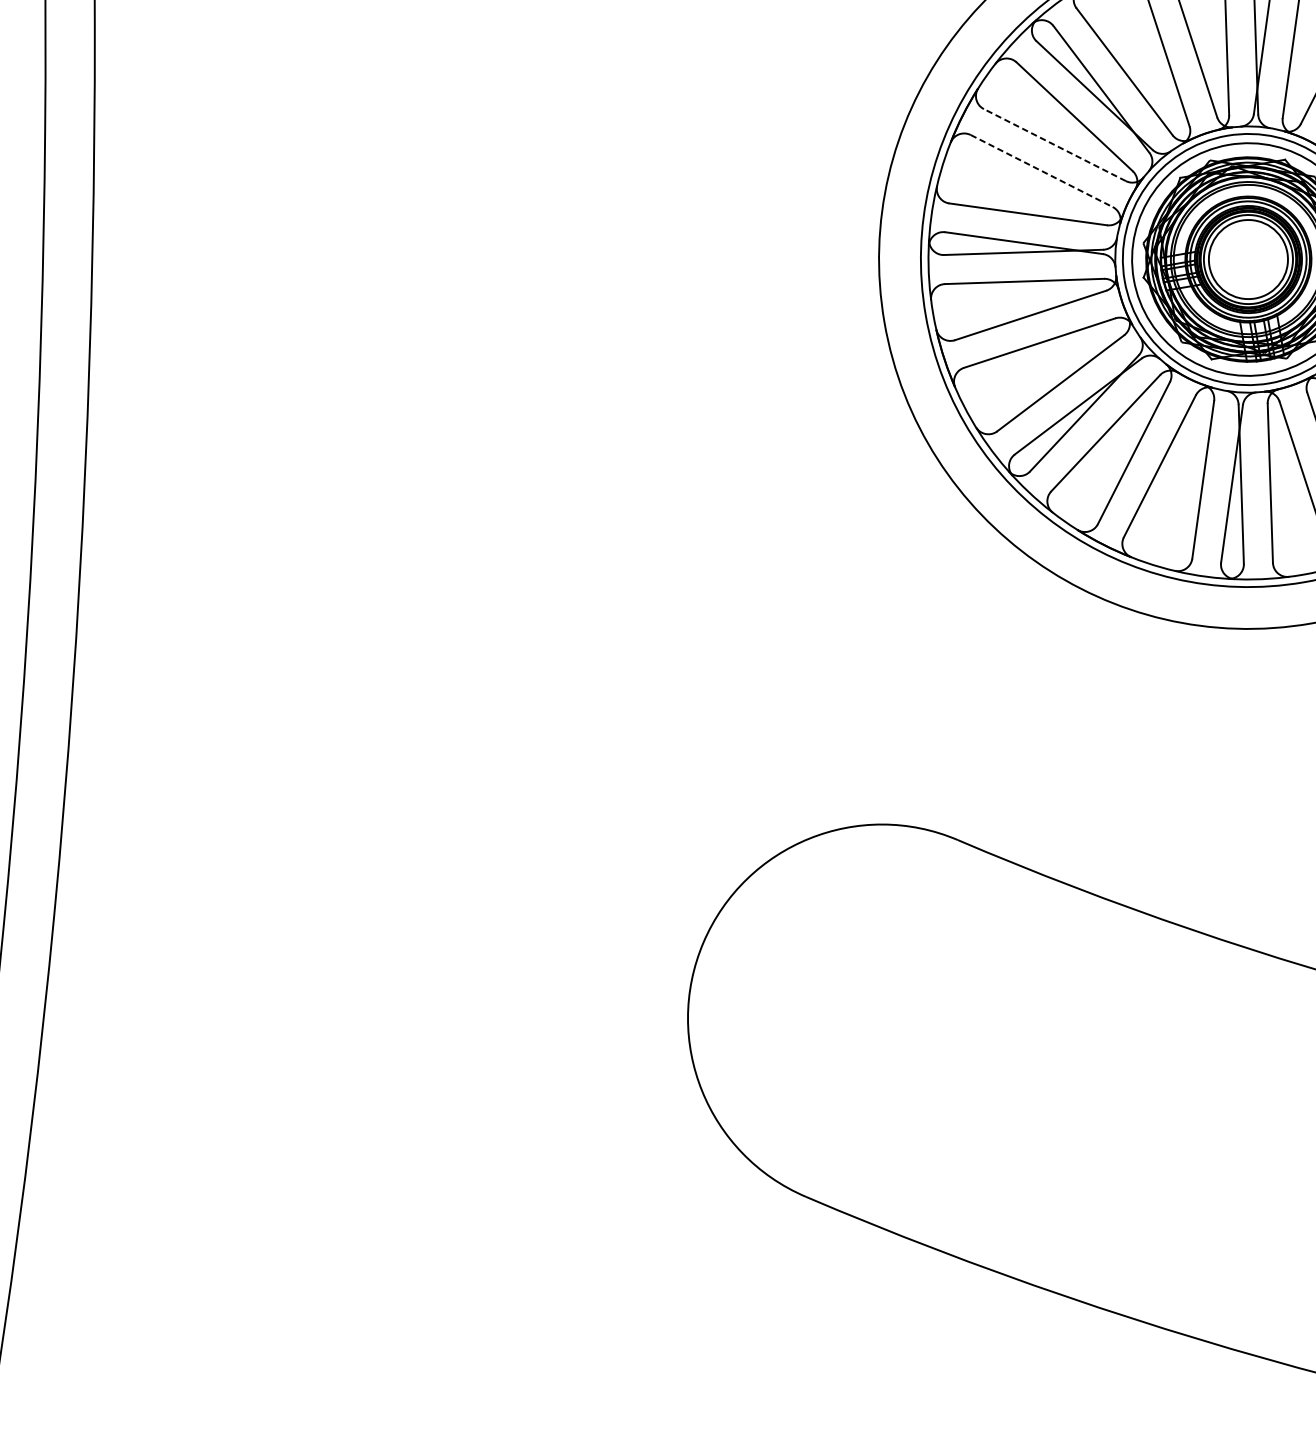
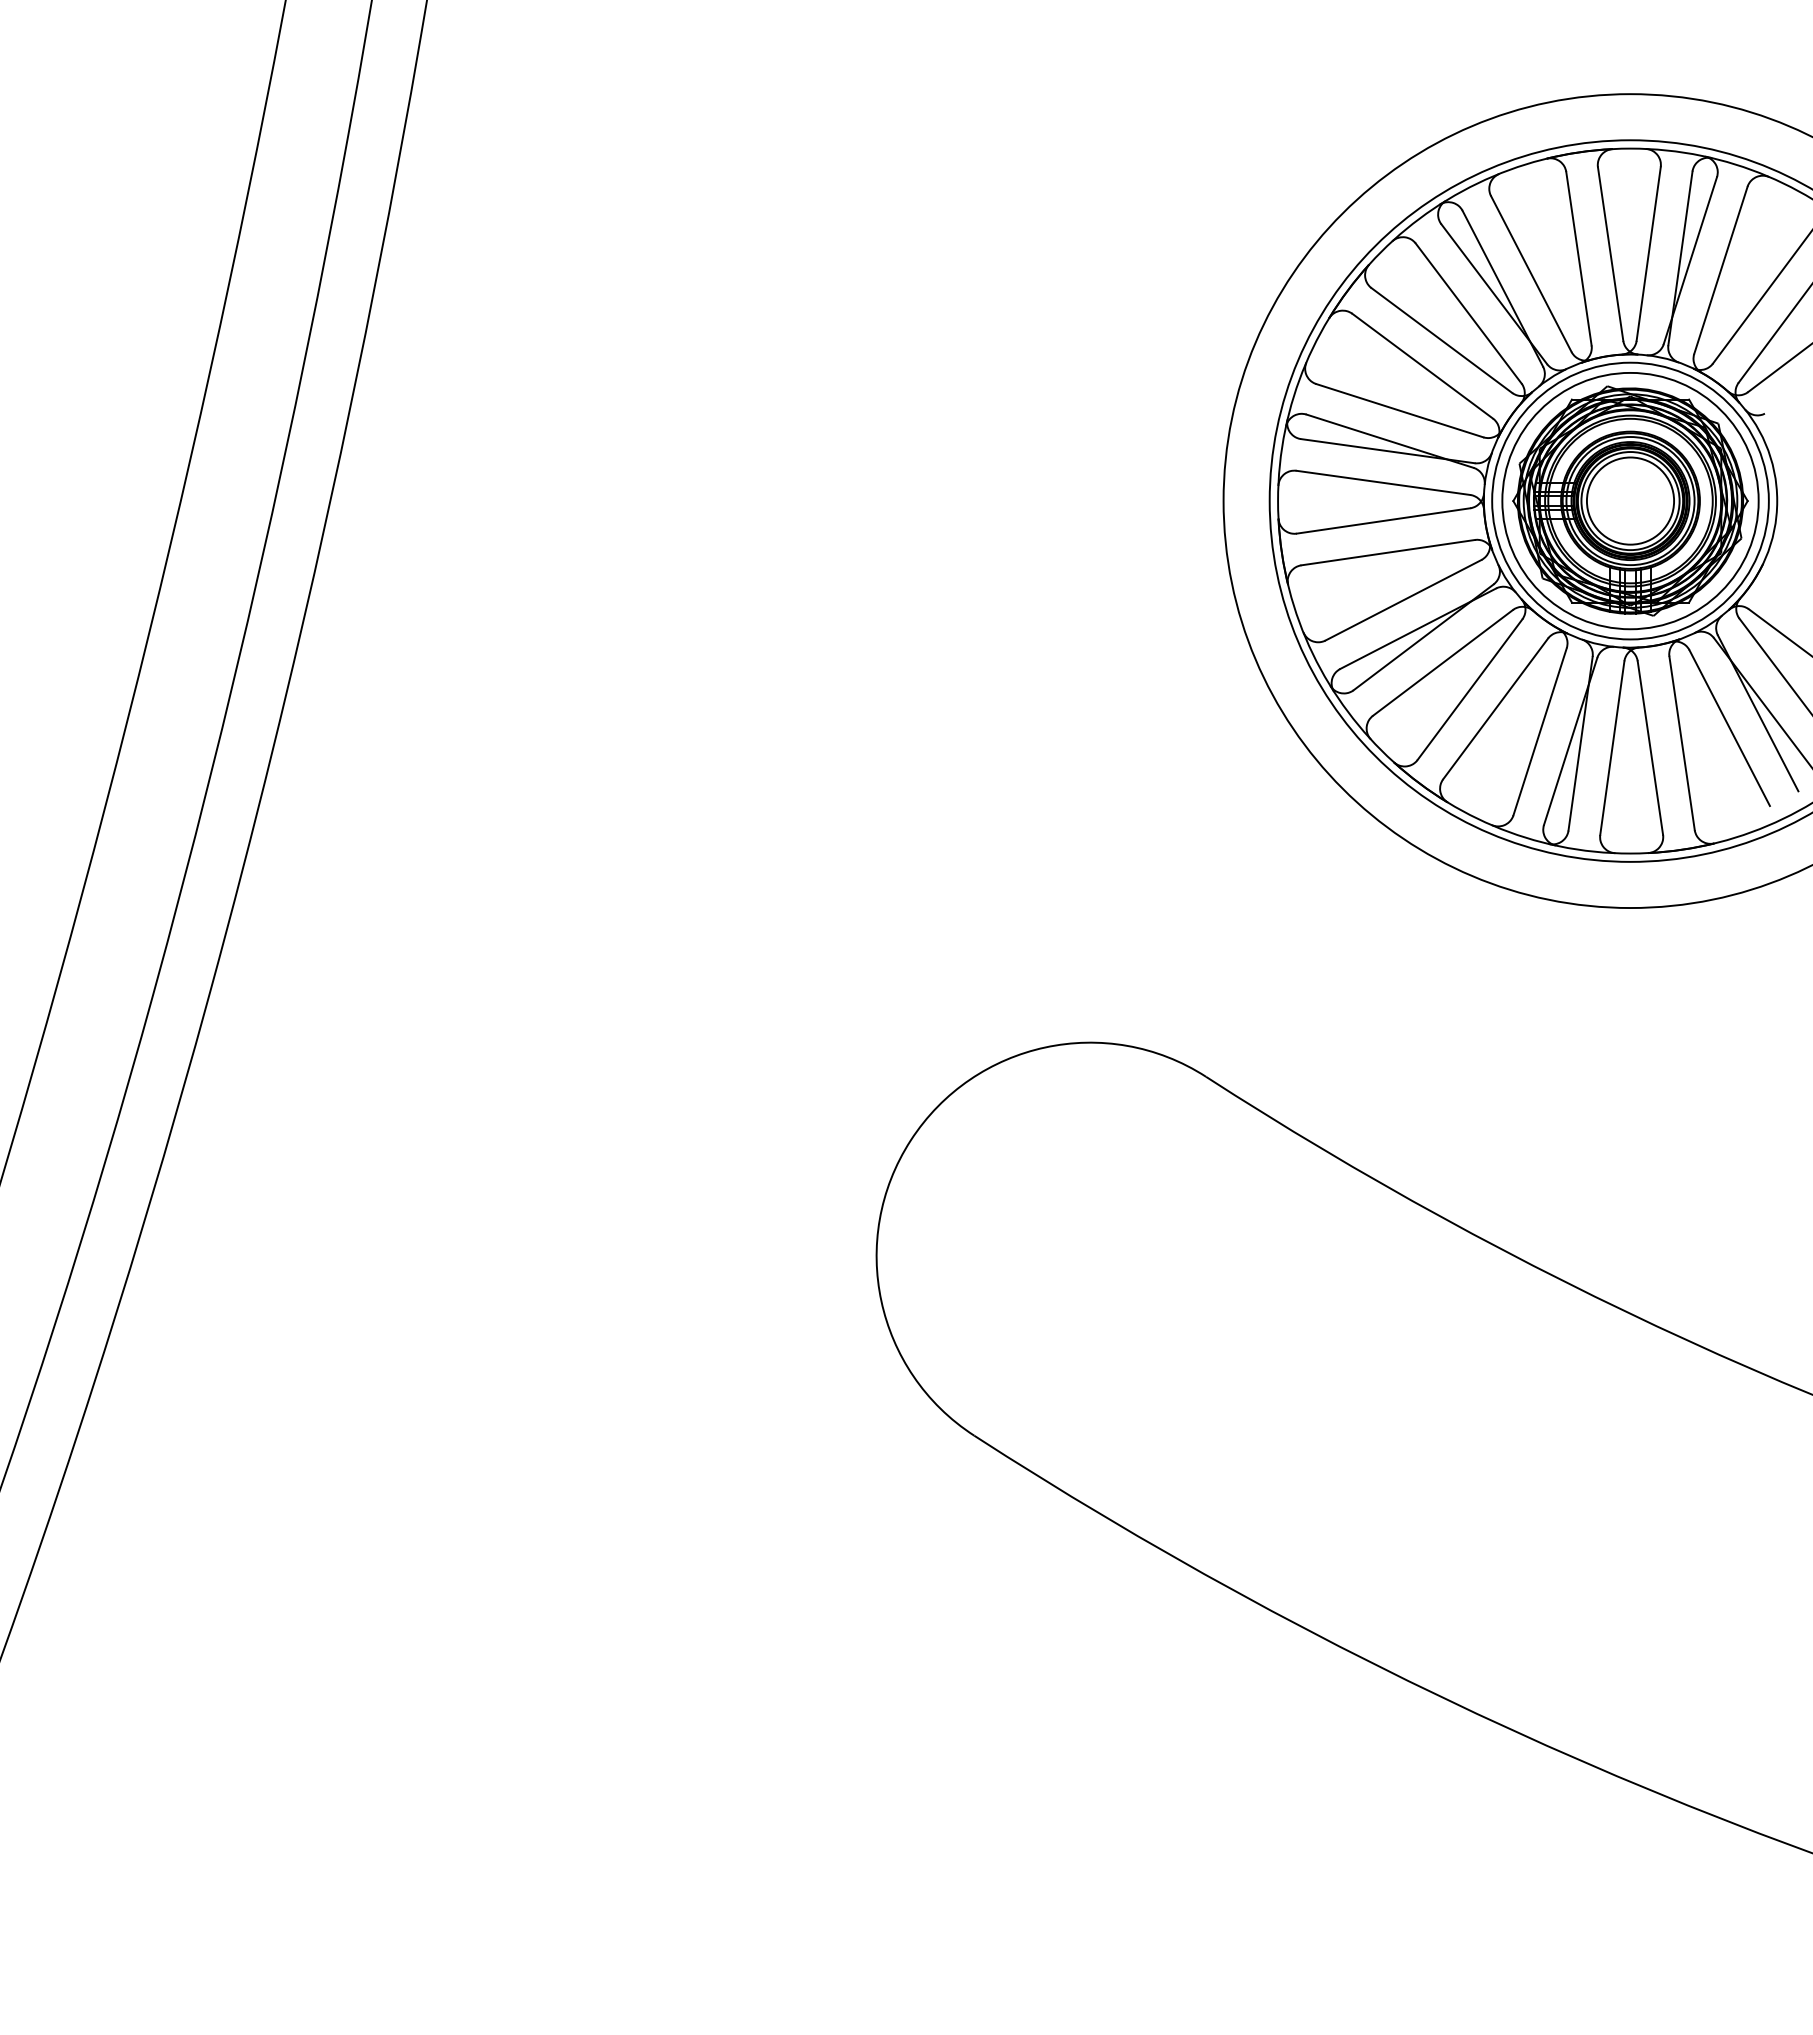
line: (1054, 145) -> (1441, 340), dashed -> solid
line: (1041, 171) -> (1422, 366), dashed -> solid

